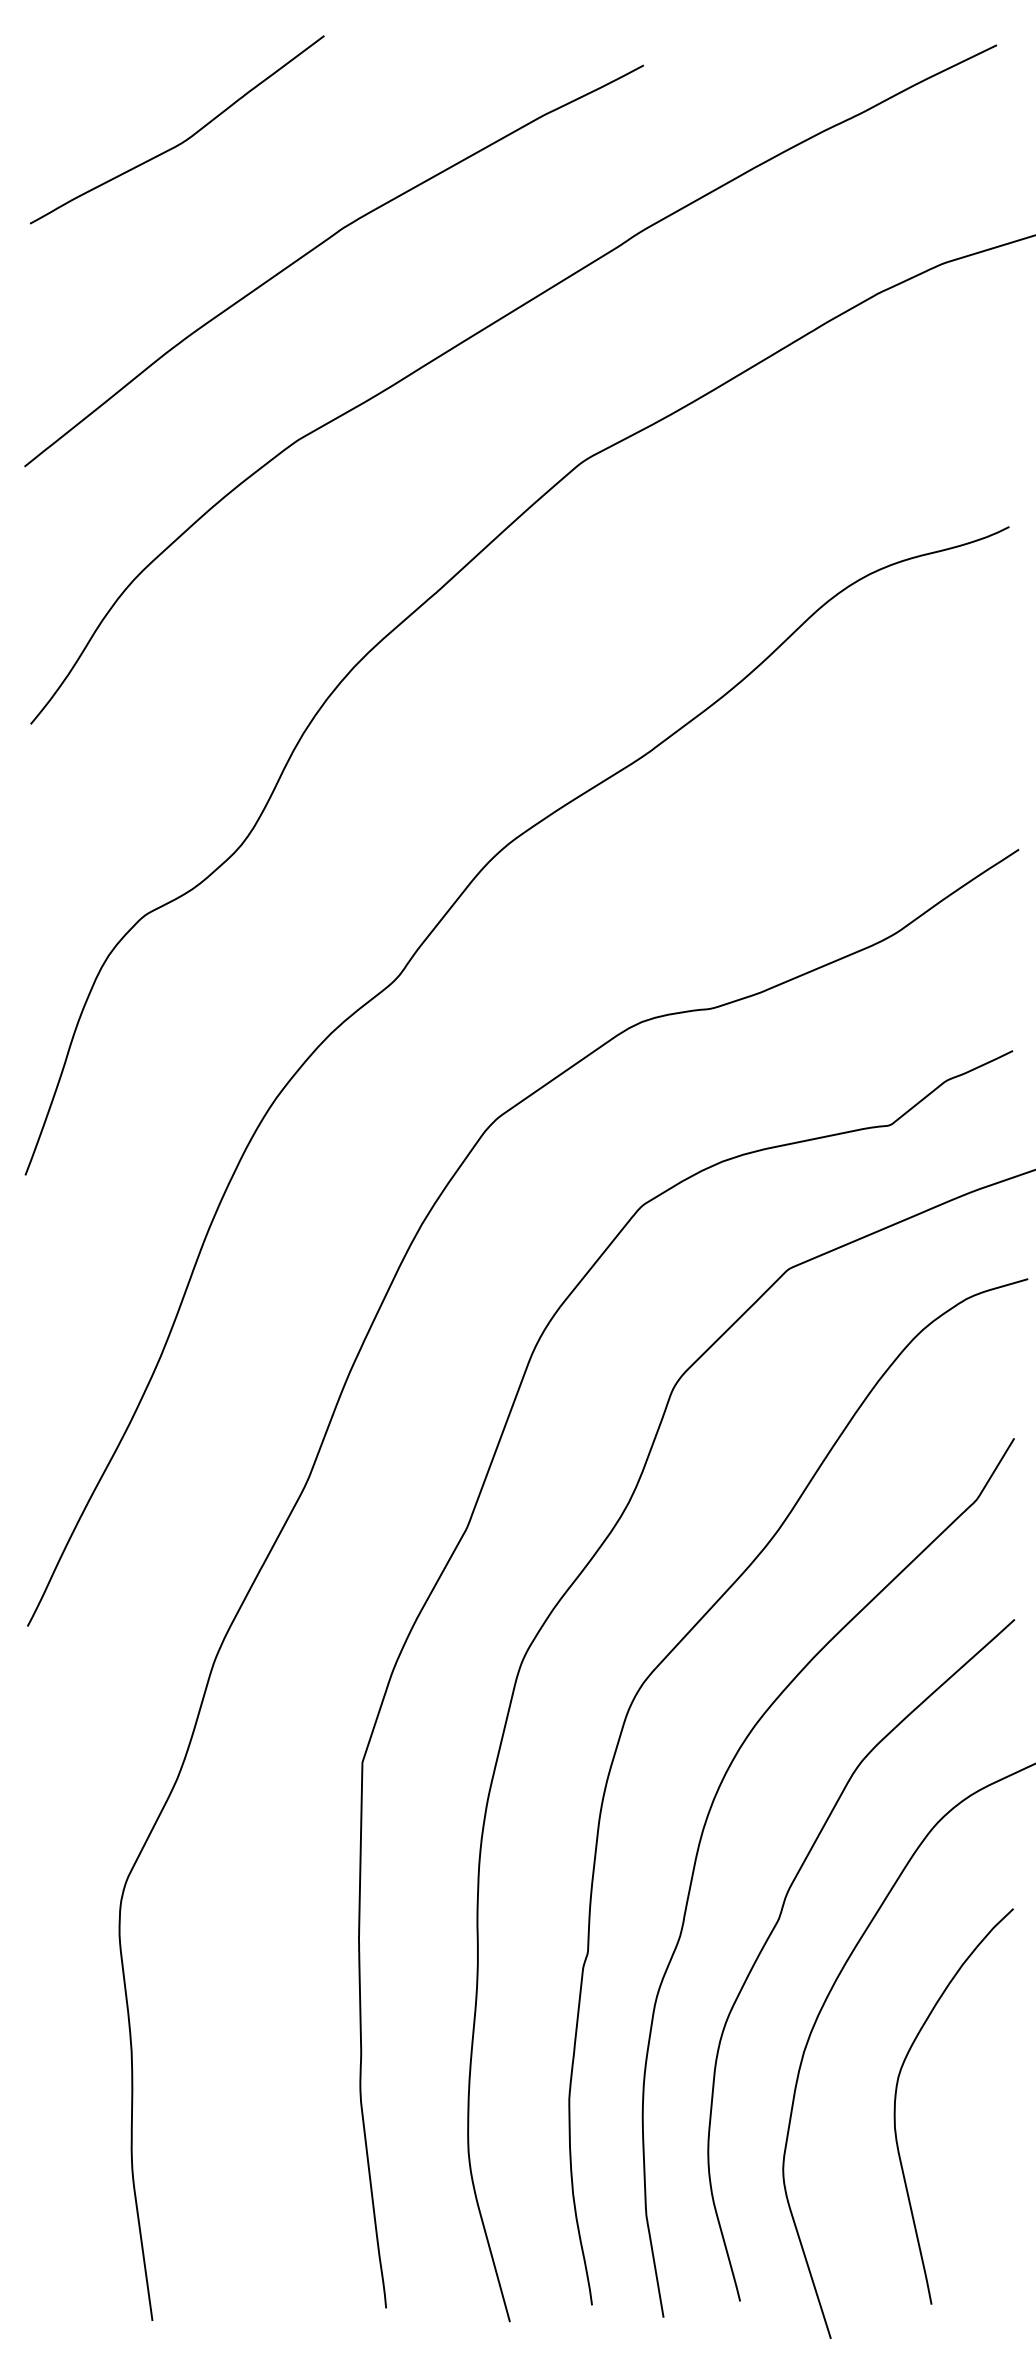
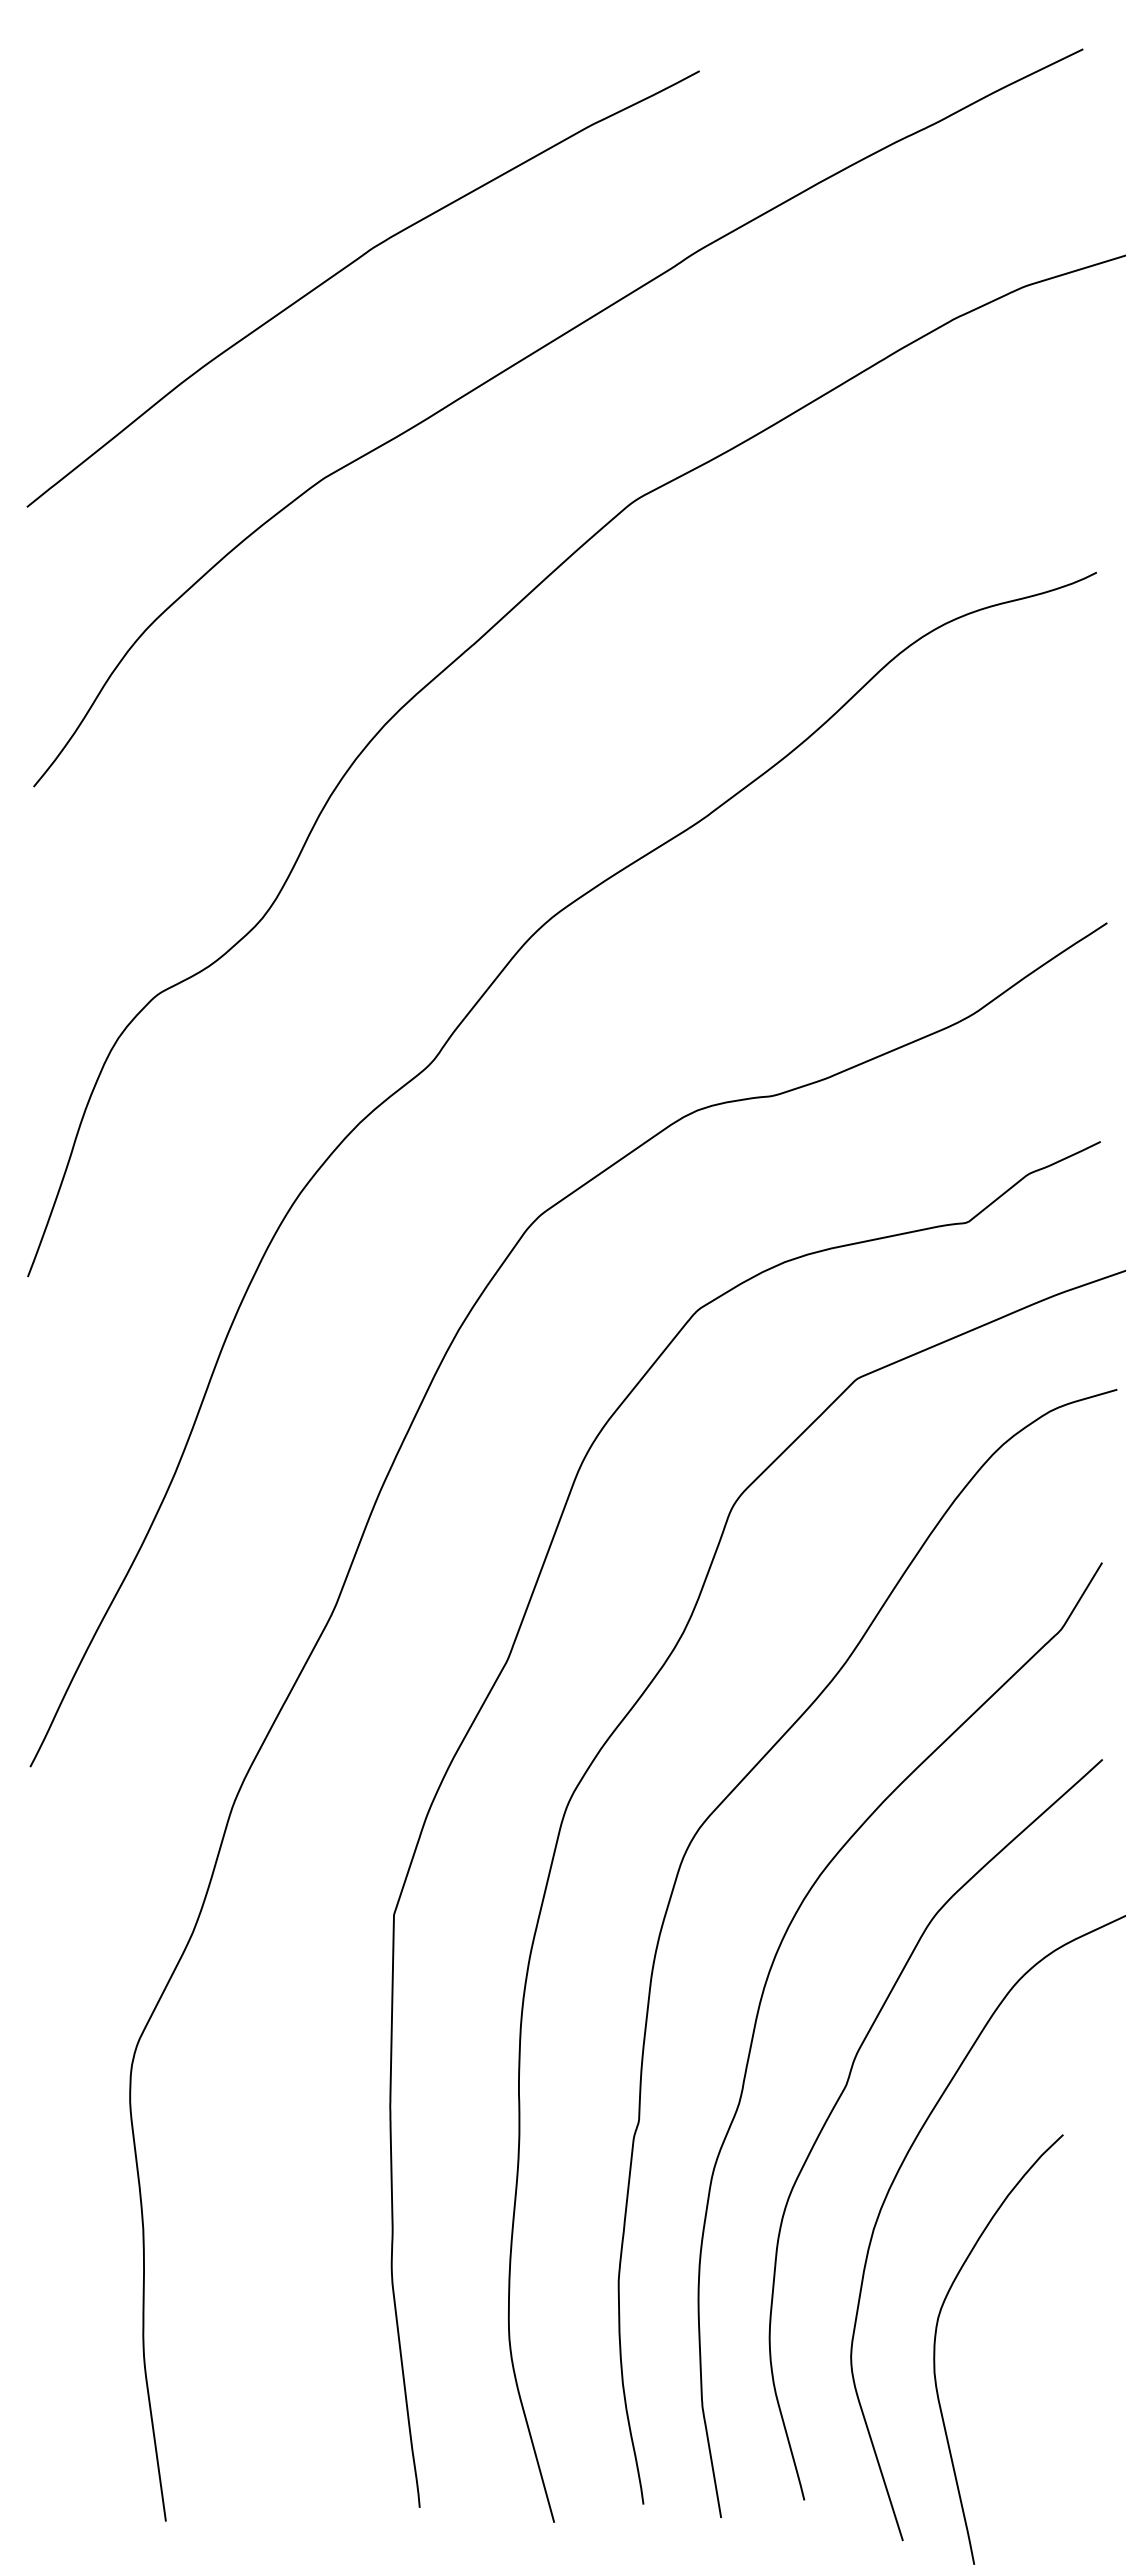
curve: (184, 140) -> (200, 152), removed
curve: (895, 2106) -> (935, 2349), moved

